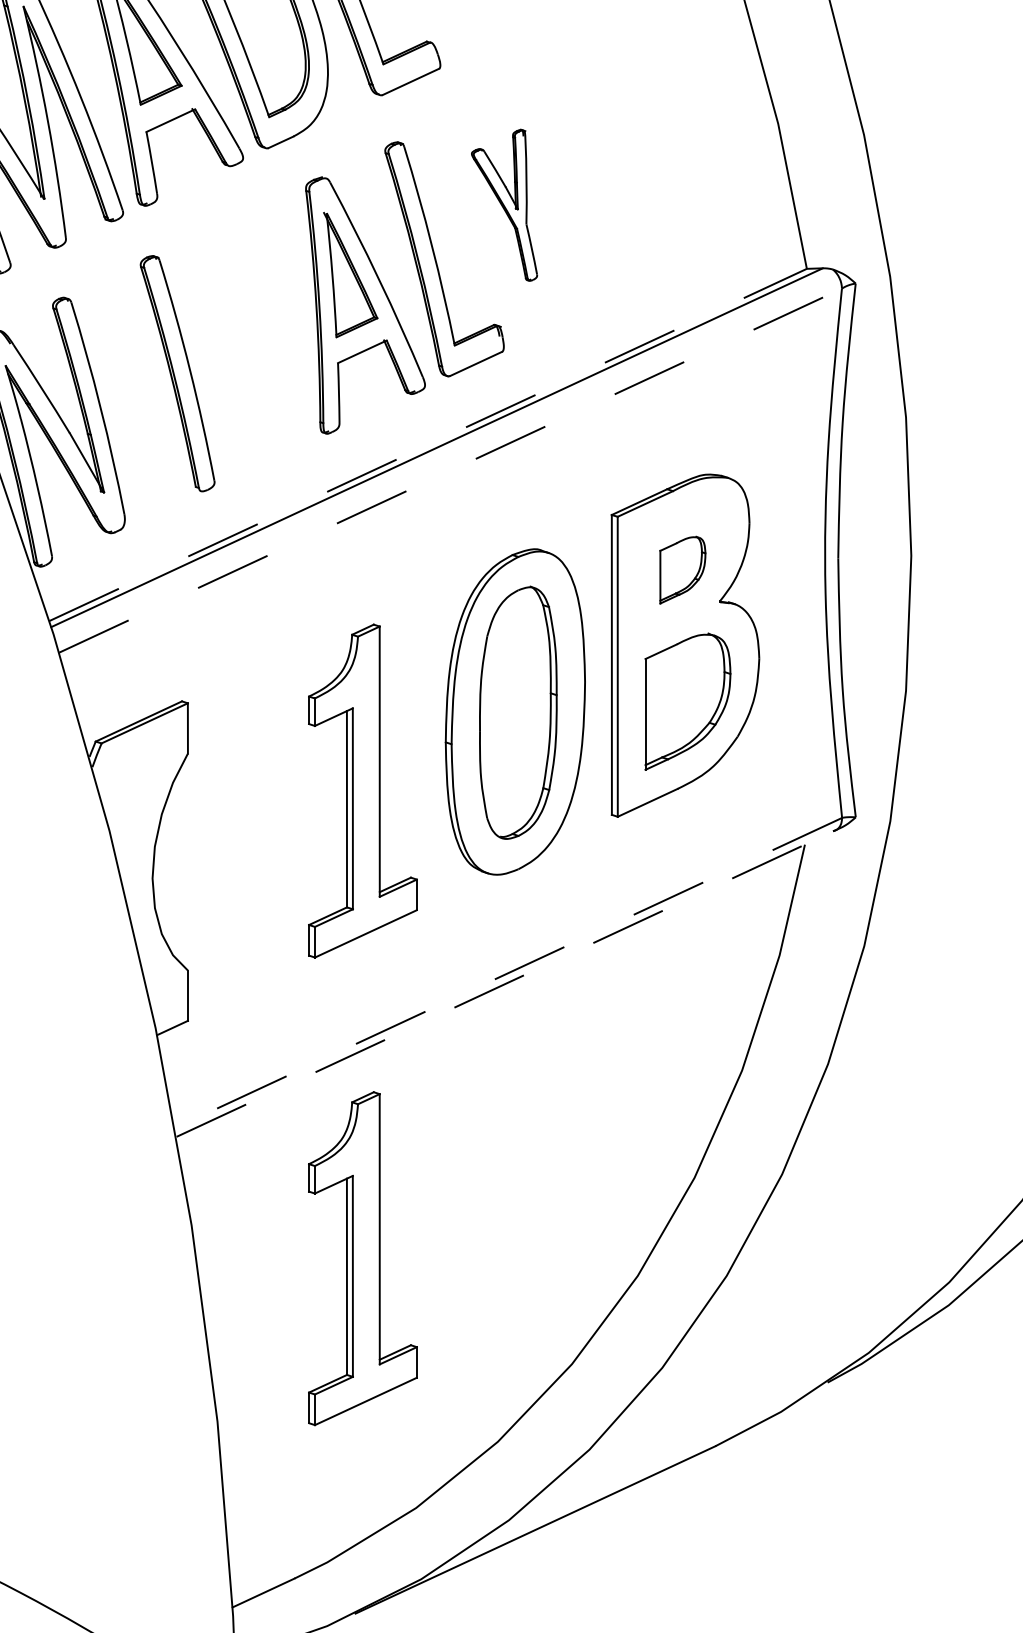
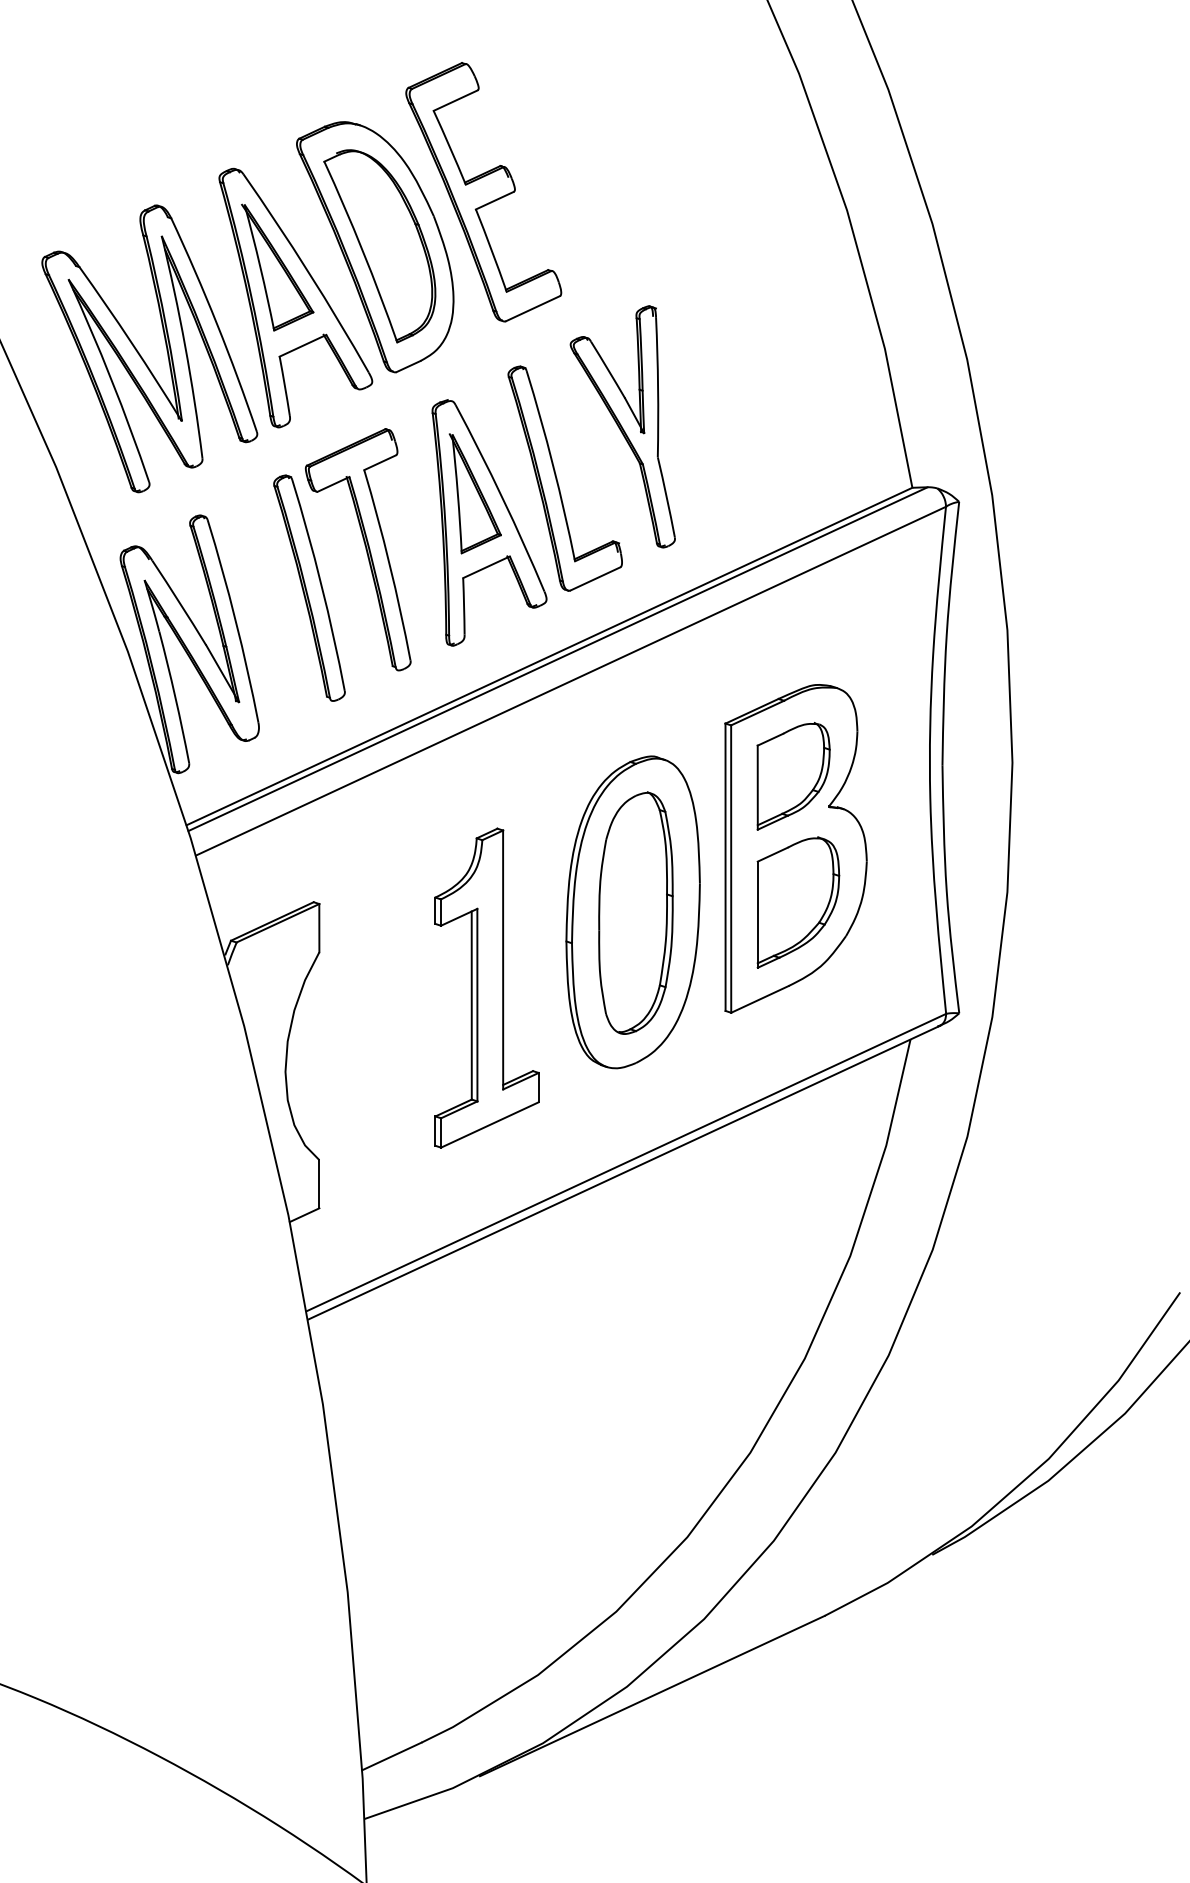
part: (504, 204) -> (622, 426), size x1.67
part: (236, 333) -> (365, 549), added
line: (428, 444) -> (549, 656), dashed -> solid
line: (451, 471) -> (571, 681), dashed -> solid
part: (682, 570) -> (793, 776), size x1.67
line: (508, 973) -> (626, 1162), dashed -> solid
line: (506, 983) -> (624, 1172), dashed -> solid
part: (362, 1257) -> (486, 1435), removed

